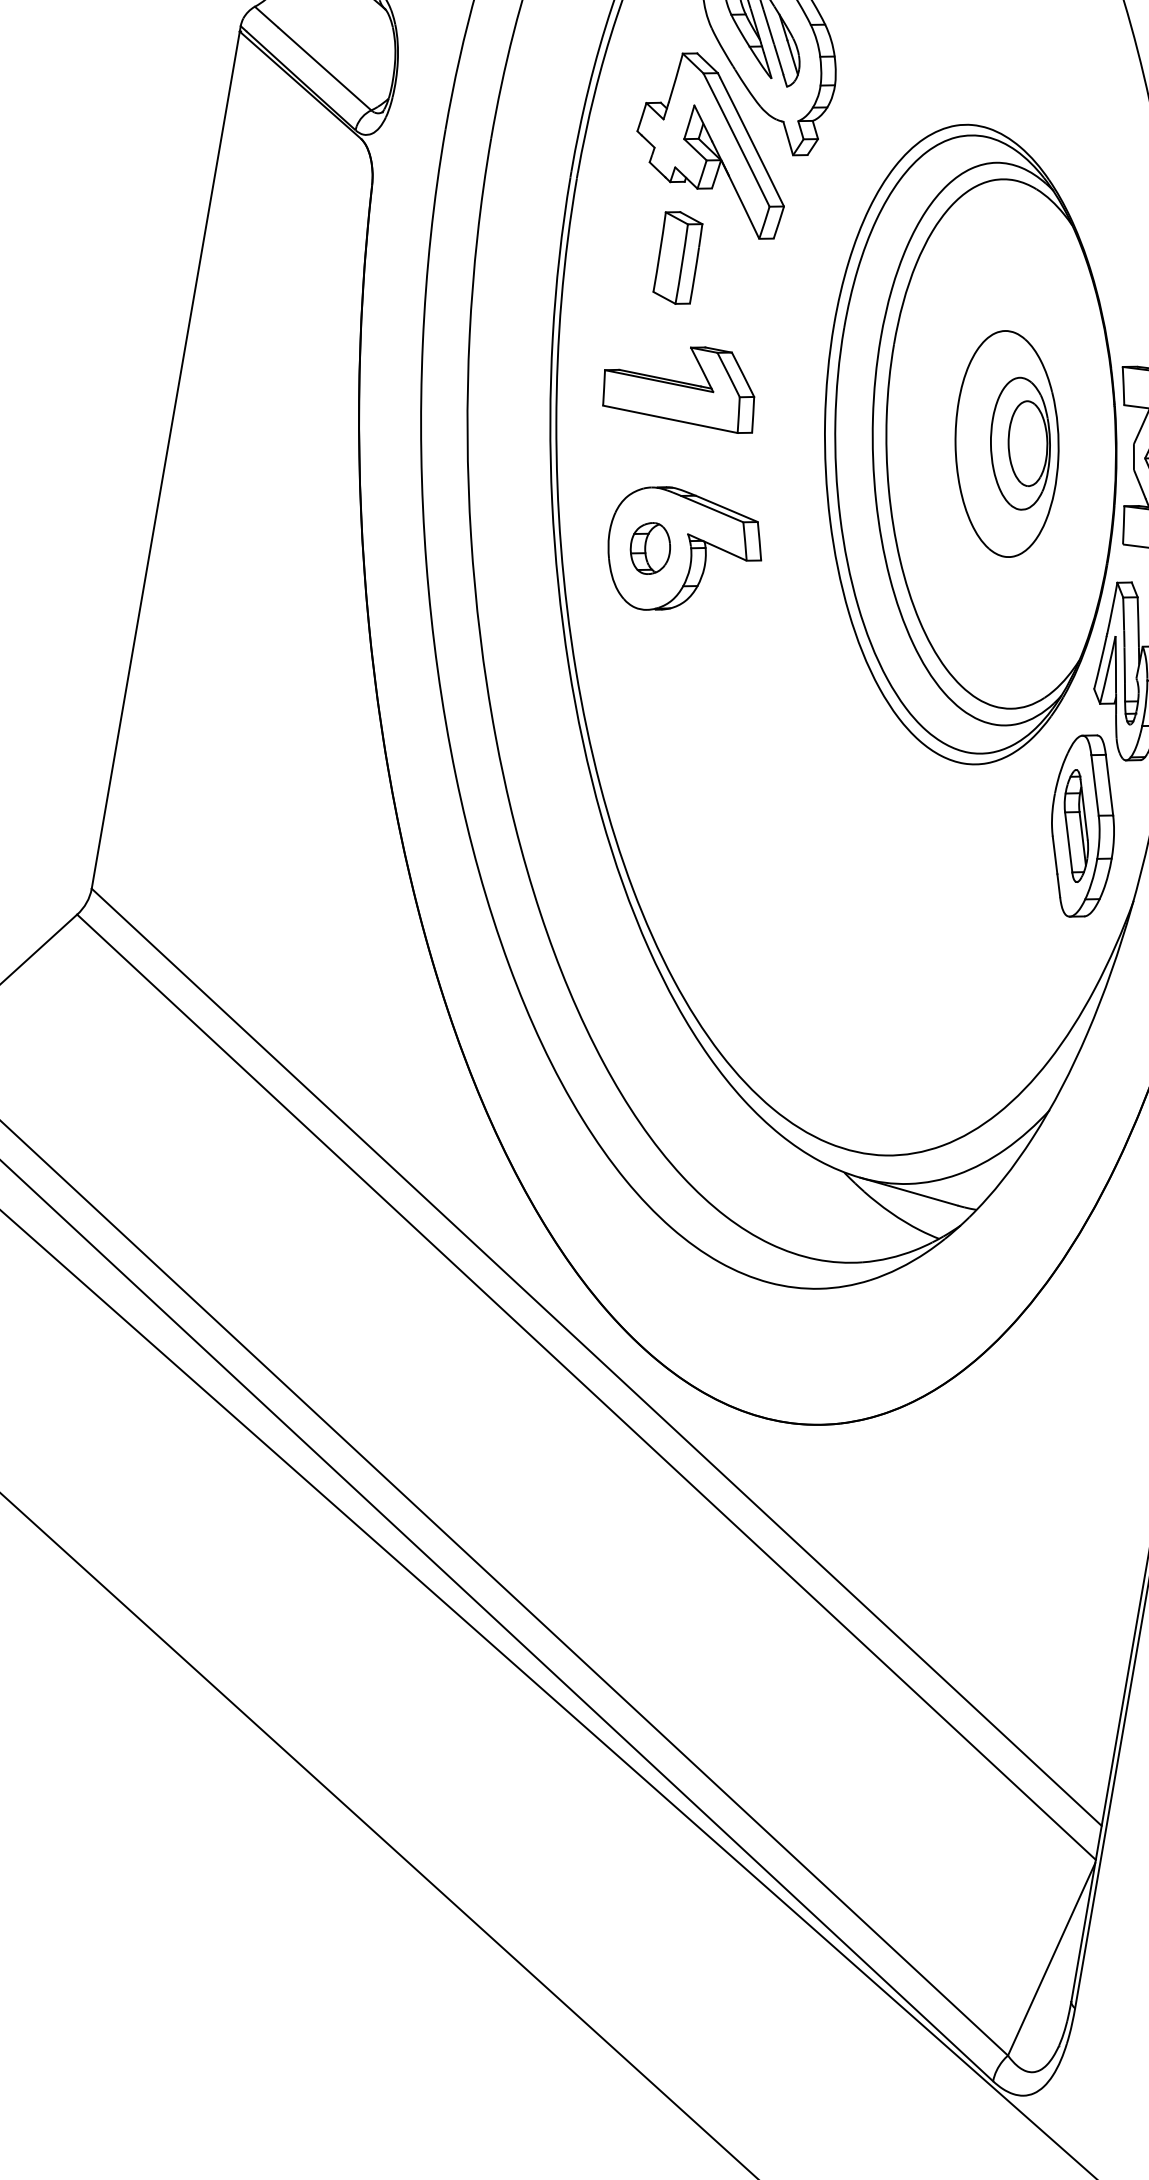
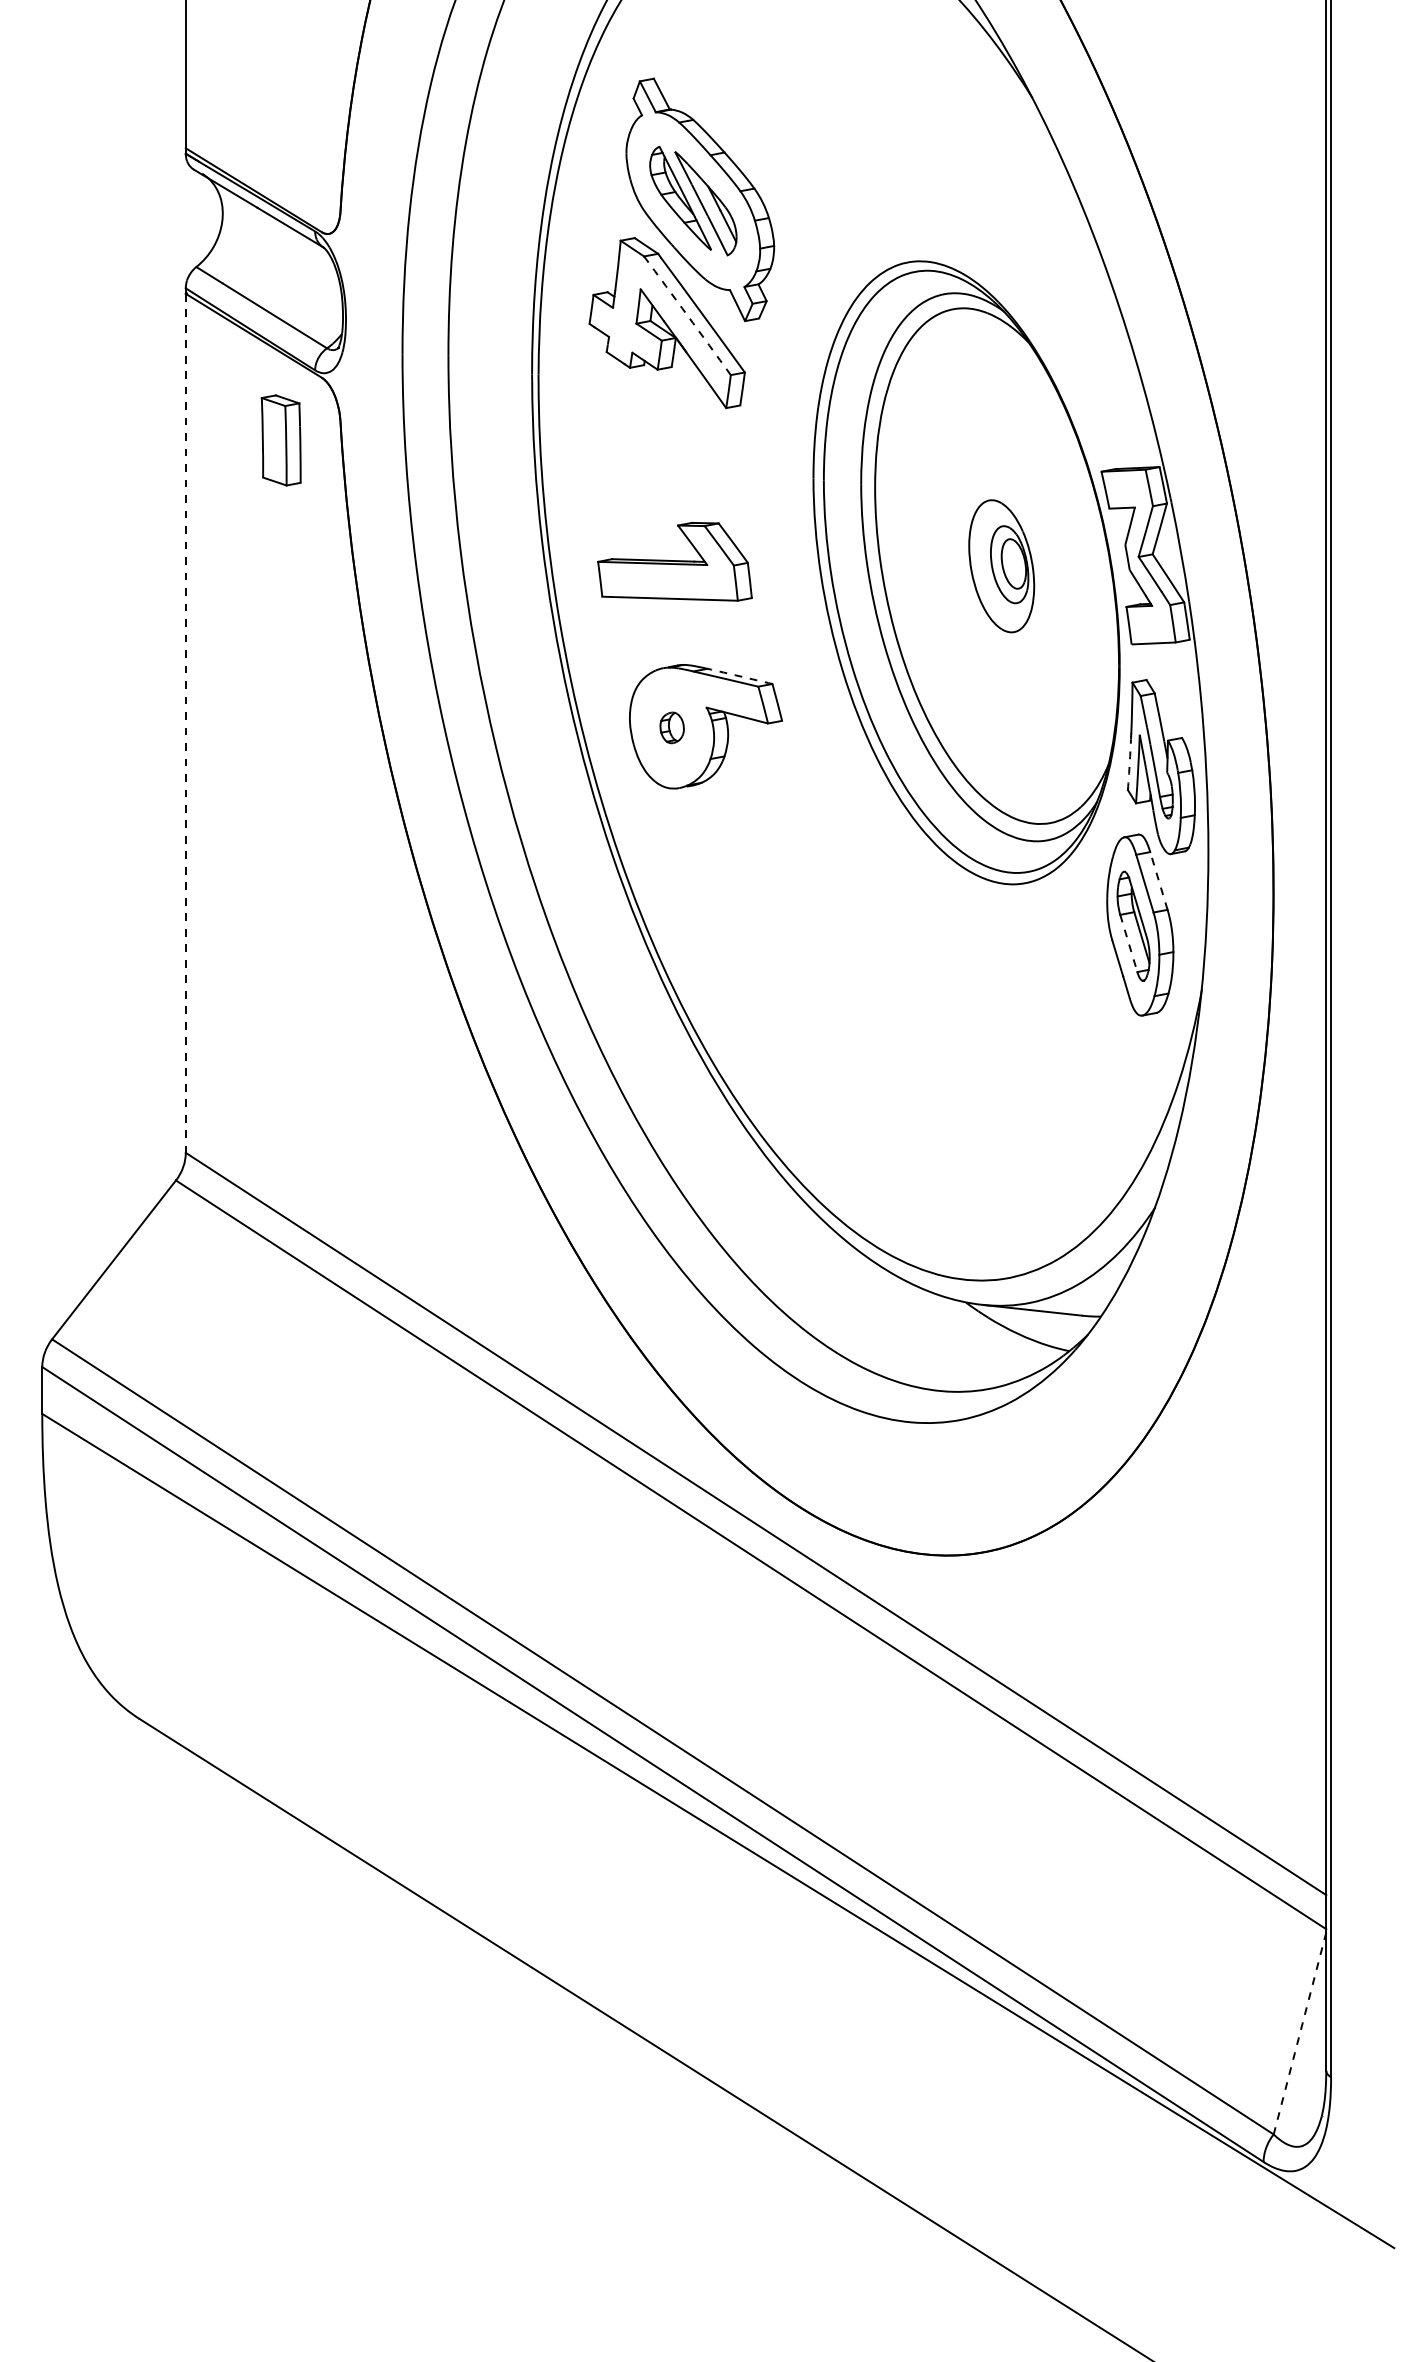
arc: (736, 139) -> (687, 315), solid -> dashed
part: (677, 257) -> (280, 440), moved
part: (1006, 444) -> (1001, 566), size x0.6
line: (165, 460) -> (185, 723), solid -> dashed
arc: (726, 508) -> (739, 676), solid -> dashed
part: (649, 548) -> (671, 727), size x0.6
arc: (1100, 662) -> (1129, 763), solid -> dashed
line: (1109, 784) -> (1158, 880), solid -> dashed
line: (1068, 842) -> (1128, 943), solid -> dashed
line: (1051, 1959) -> (1299, 2033), solid -> dashed

